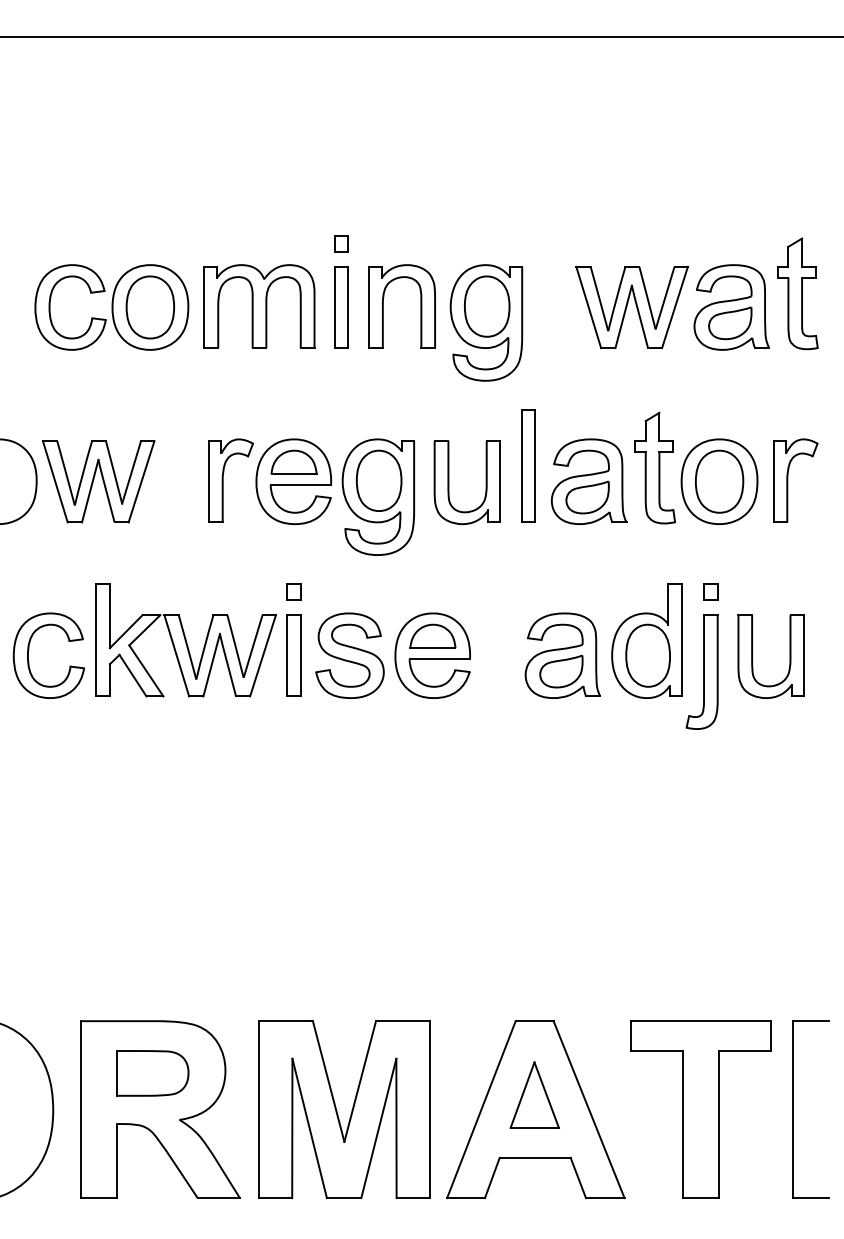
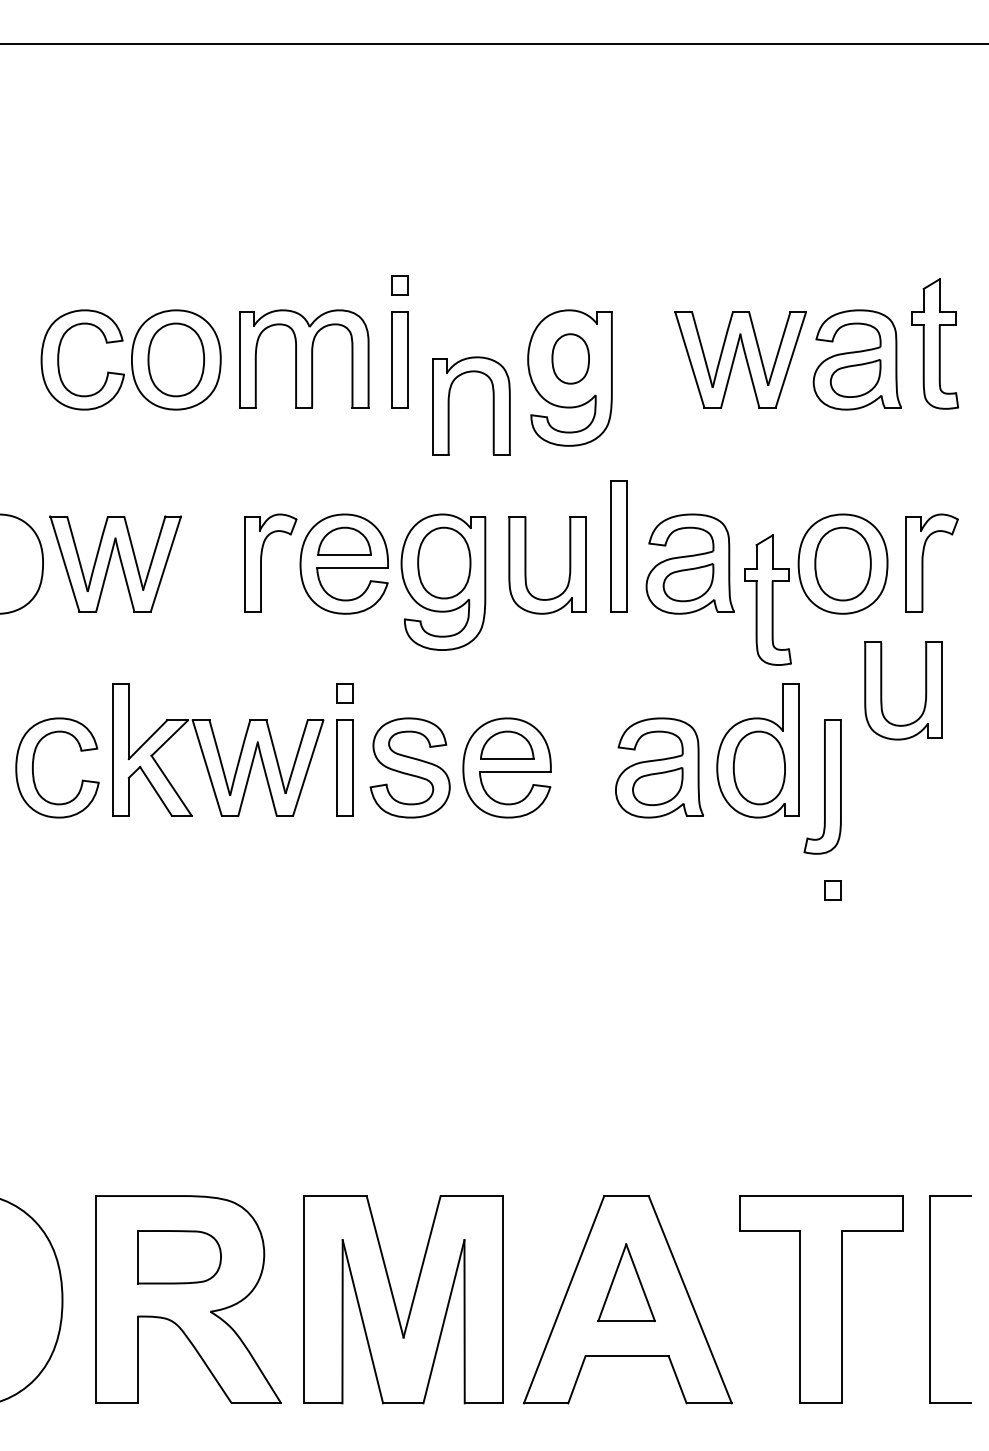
part: (420, 306) -> (492, 405), moved
part: (486, 306) -> (570, 358), size x0.7
part: (655, 467) -> (767, 599), moved
part: (710, 592) -> (832, 890), moved
part: (753, 656) -> (882, 690), moved

